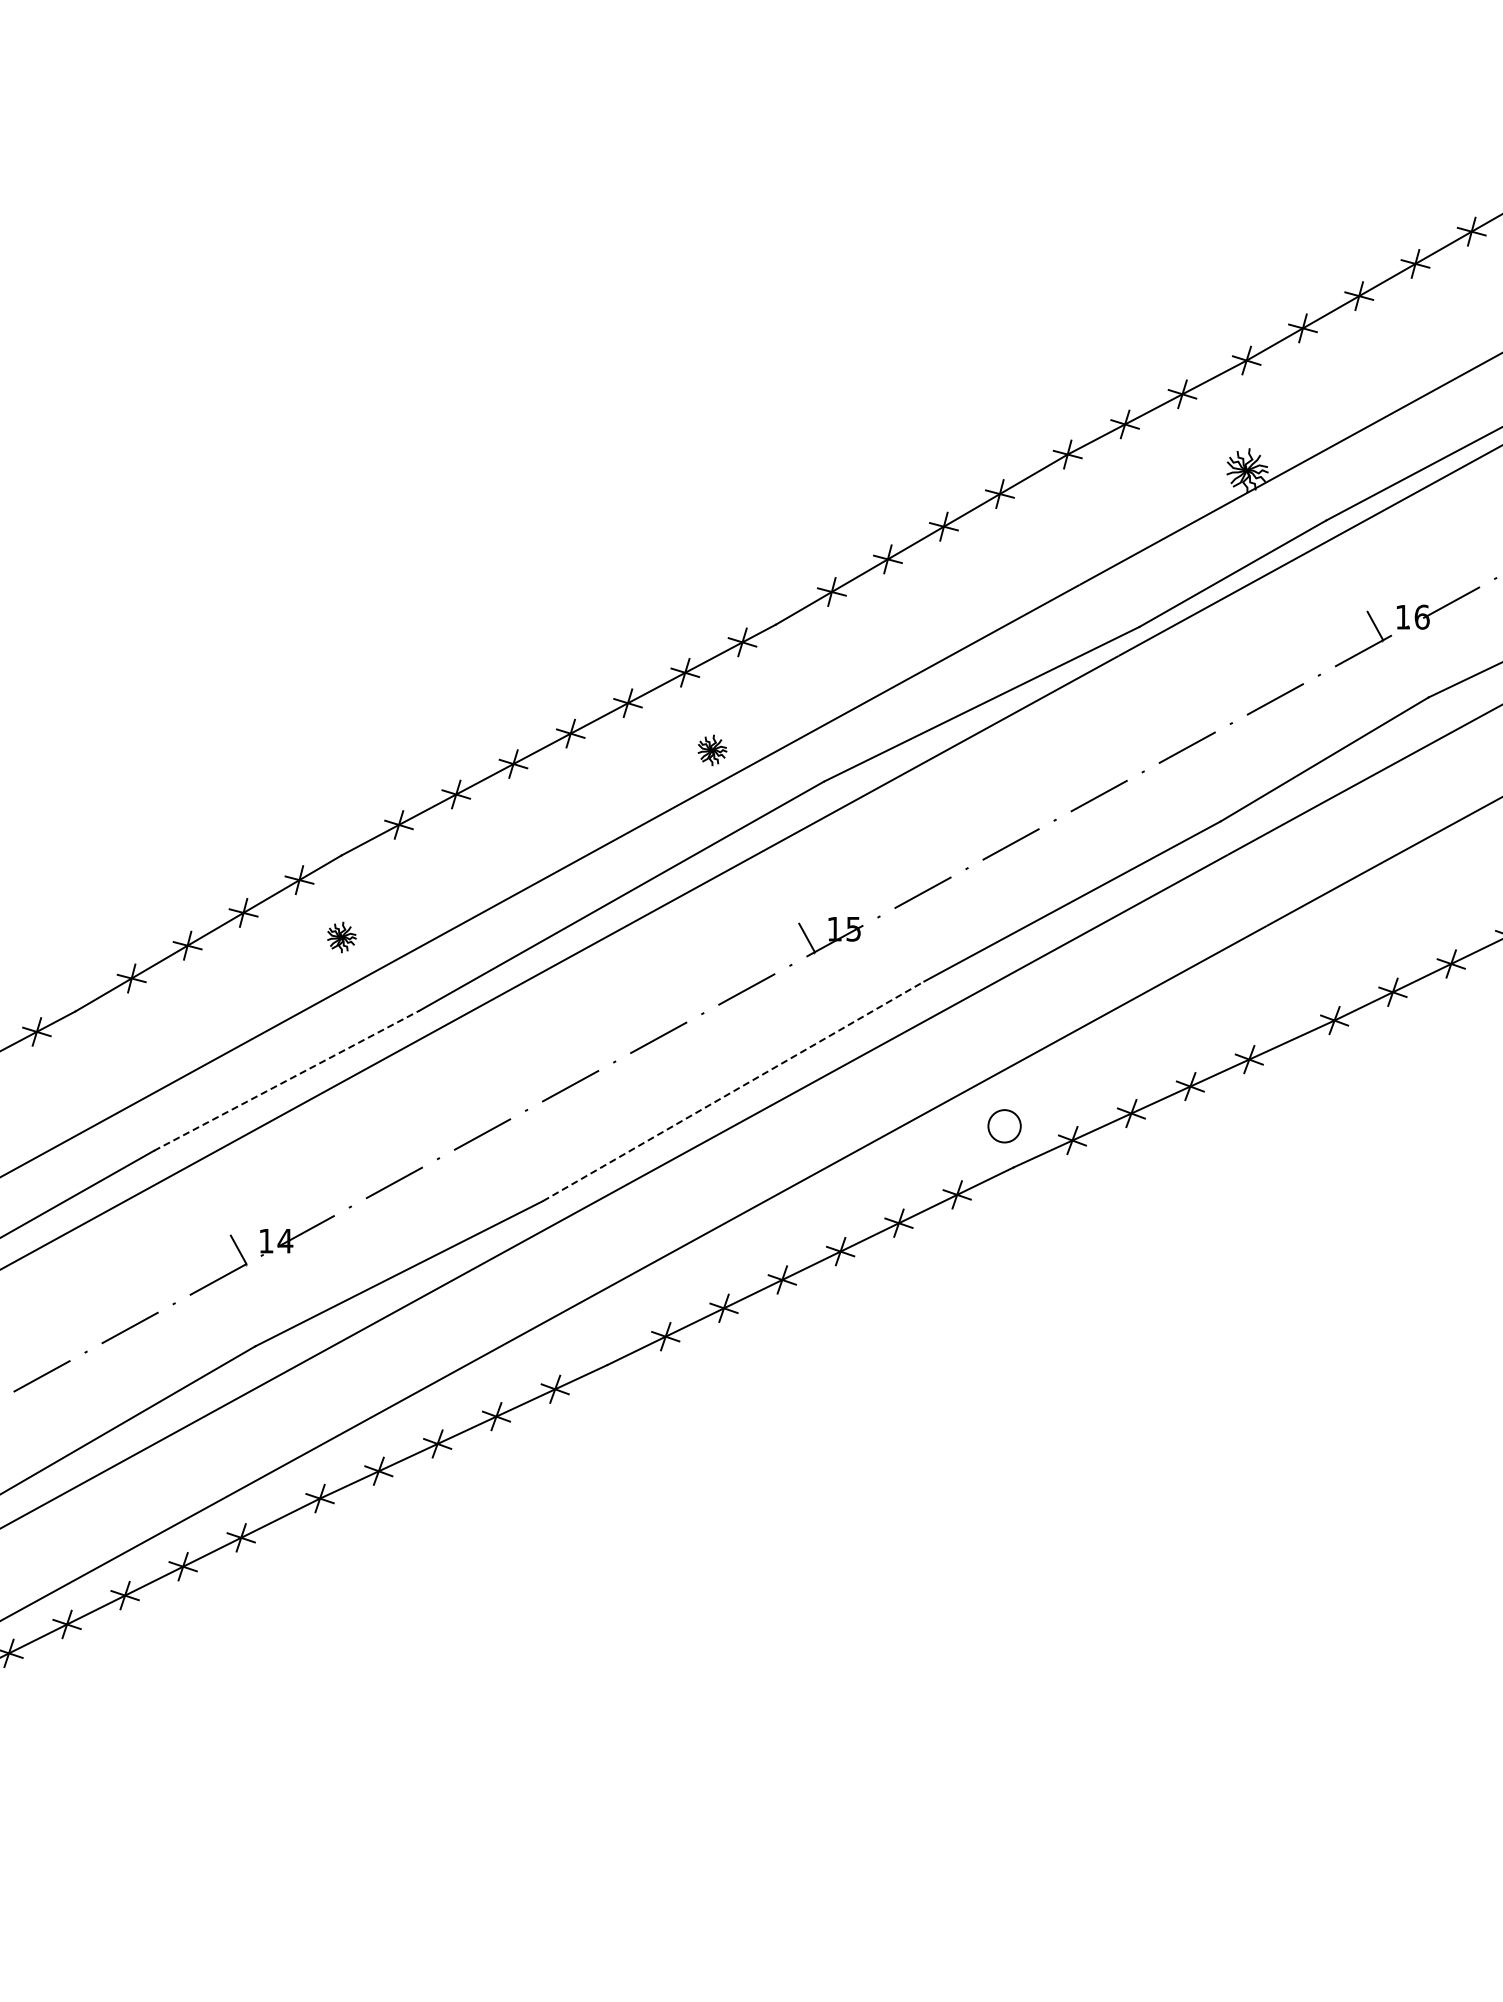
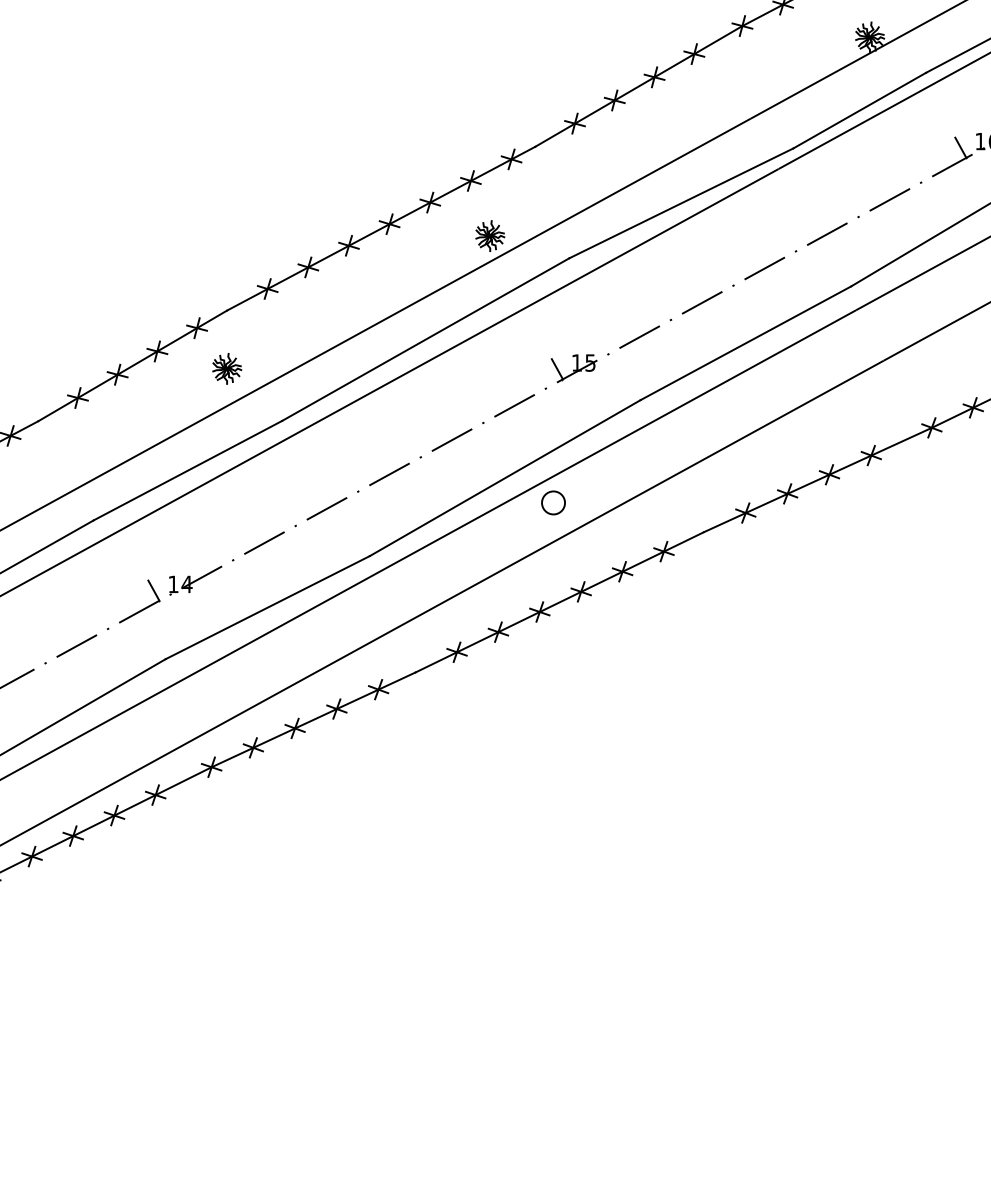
part: (712, 750) -> (490, 236), size x1.43
part: (341, 937) -> (226, 368), size x1.43
line: (287, 1080) -> (188, 470), dashed -> solid
line: (734, 1091) -> (505, 478), dashed -> solid
part: (1004, 1126) -> (553, 503), moved

